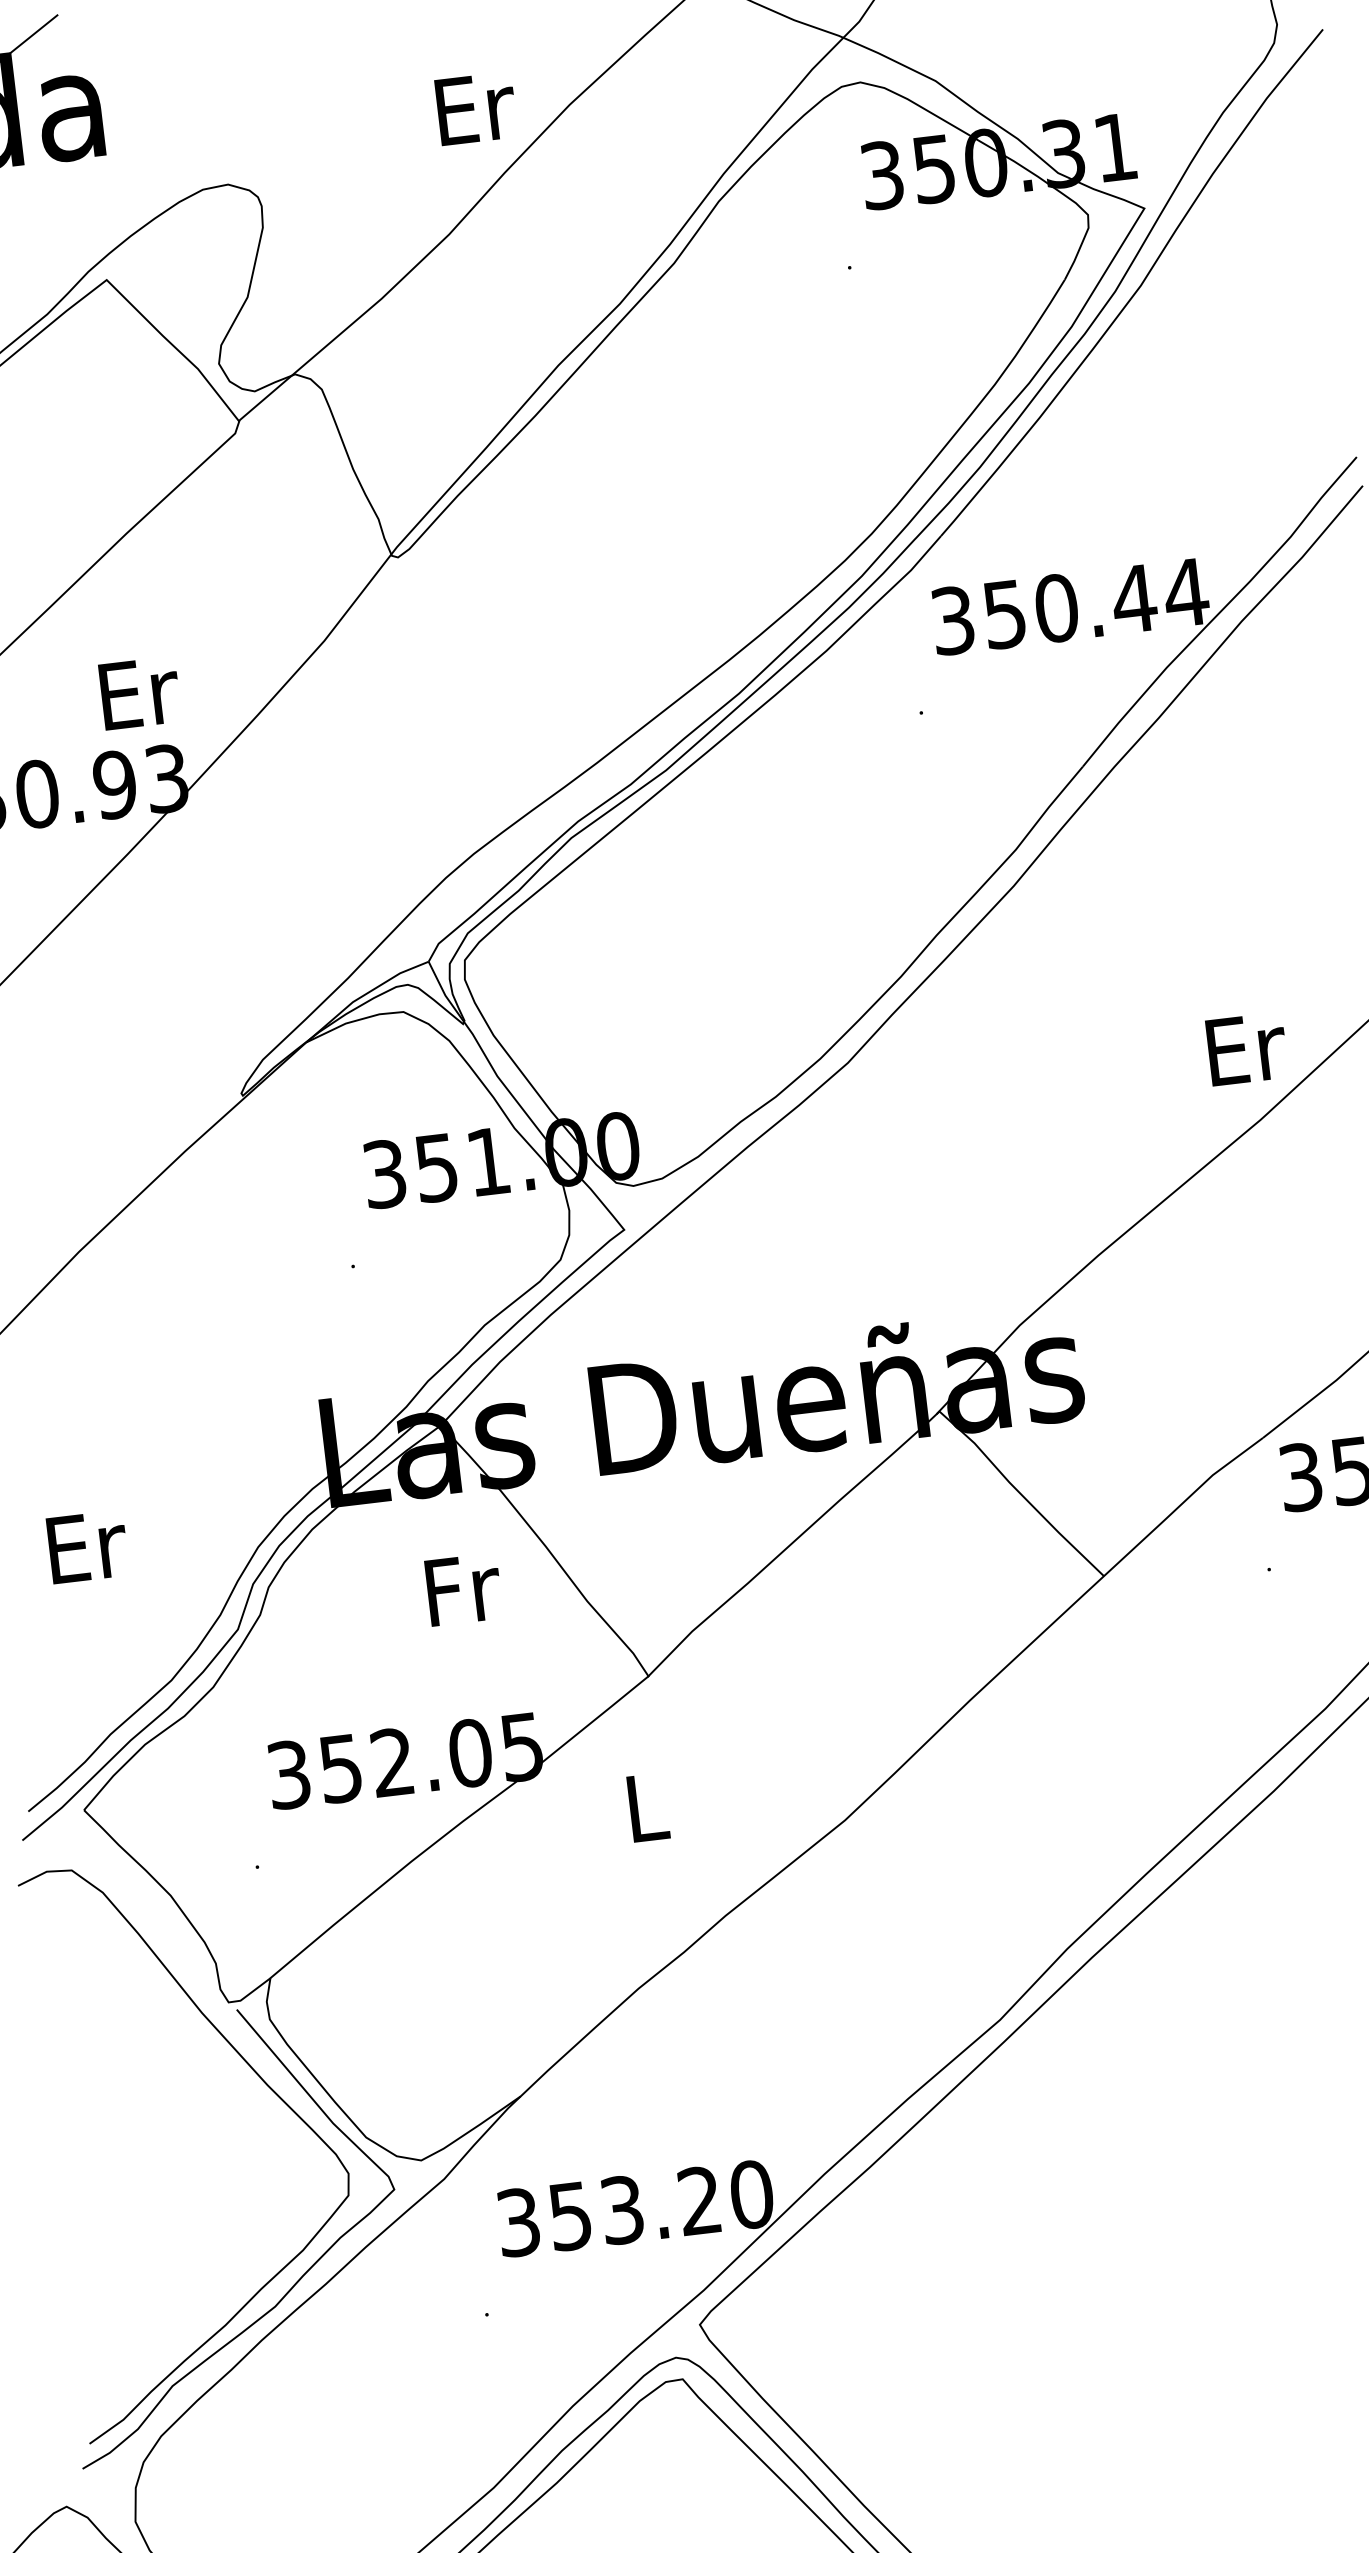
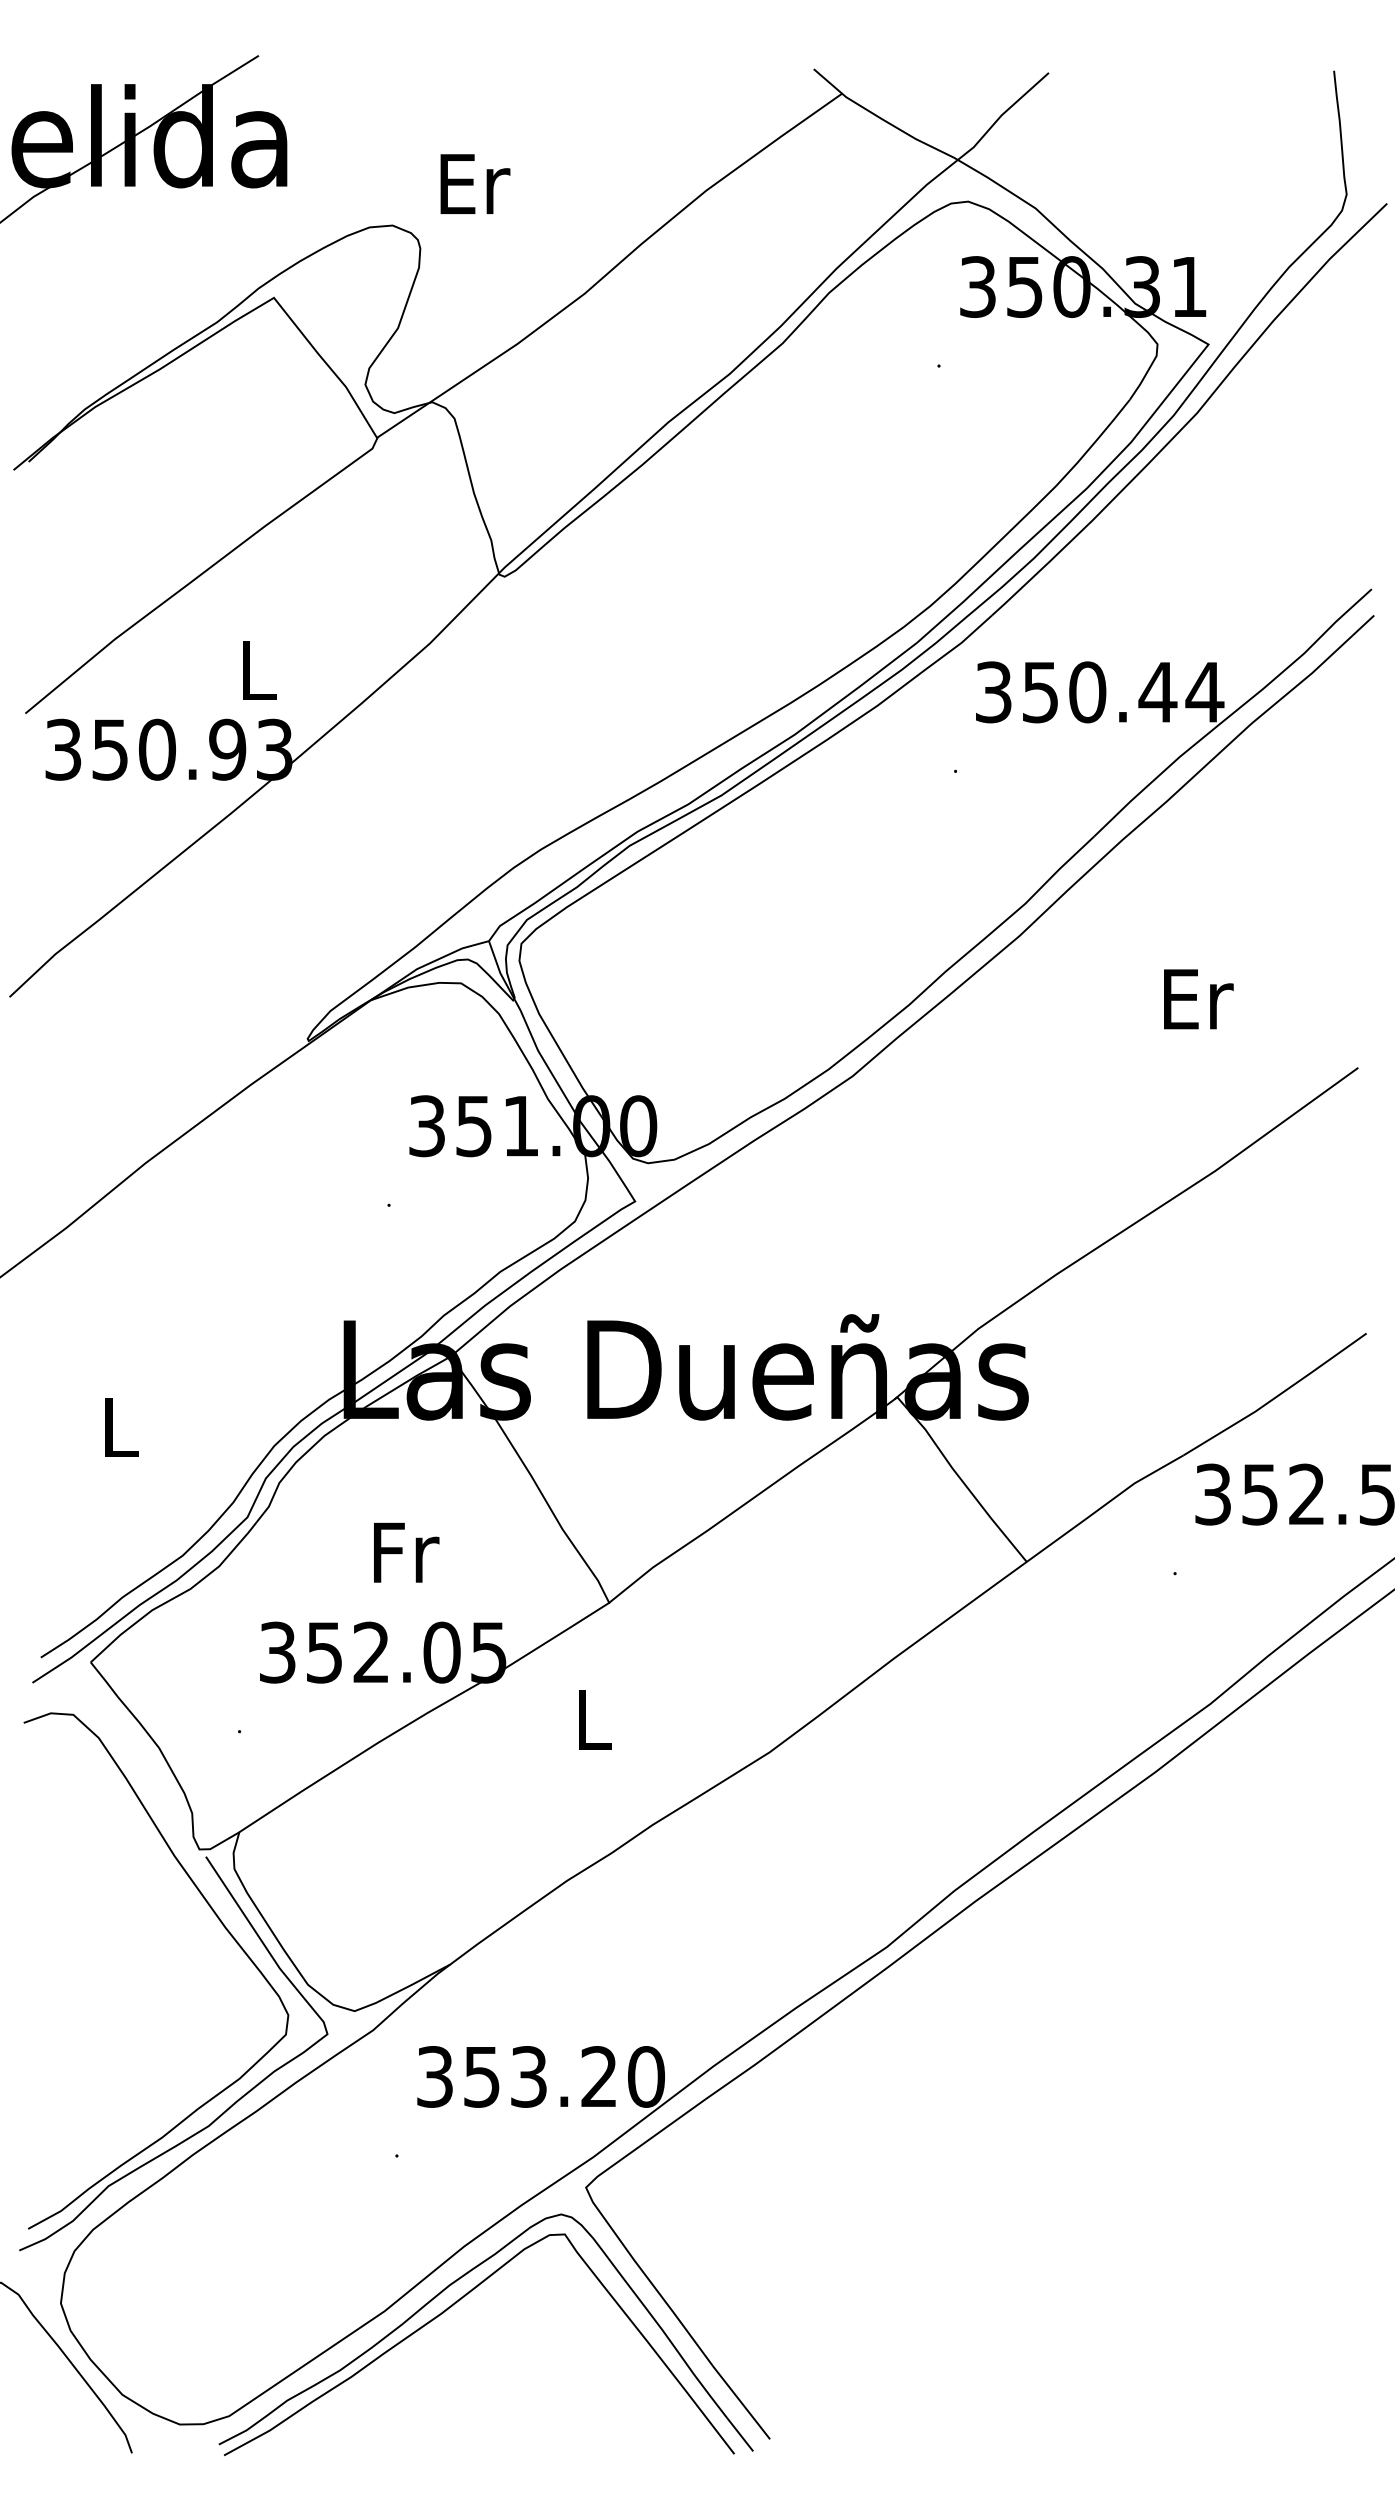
text: (476, 107) -> (475, 183), moved
text: (139, 693) -> (259, 670), Er -> L
text: (1246, 1049) -> (1198, 999), moved
text: (88, 1546) -> (122, 1427), Er -> L
text: (463, 1589) -> (406, 1552), moved

